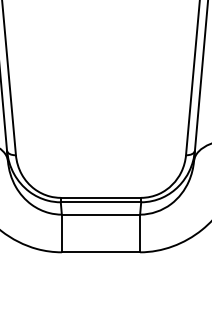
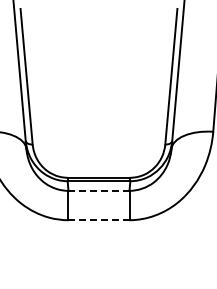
line: (100, 214) -> (98, 190), solid -> dashed
line: (100, 252) -> (98, 220), solid -> dashed

